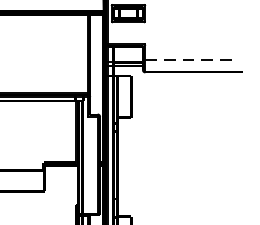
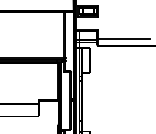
line: (189, 59) -> (124, 38), dashed -> solid

